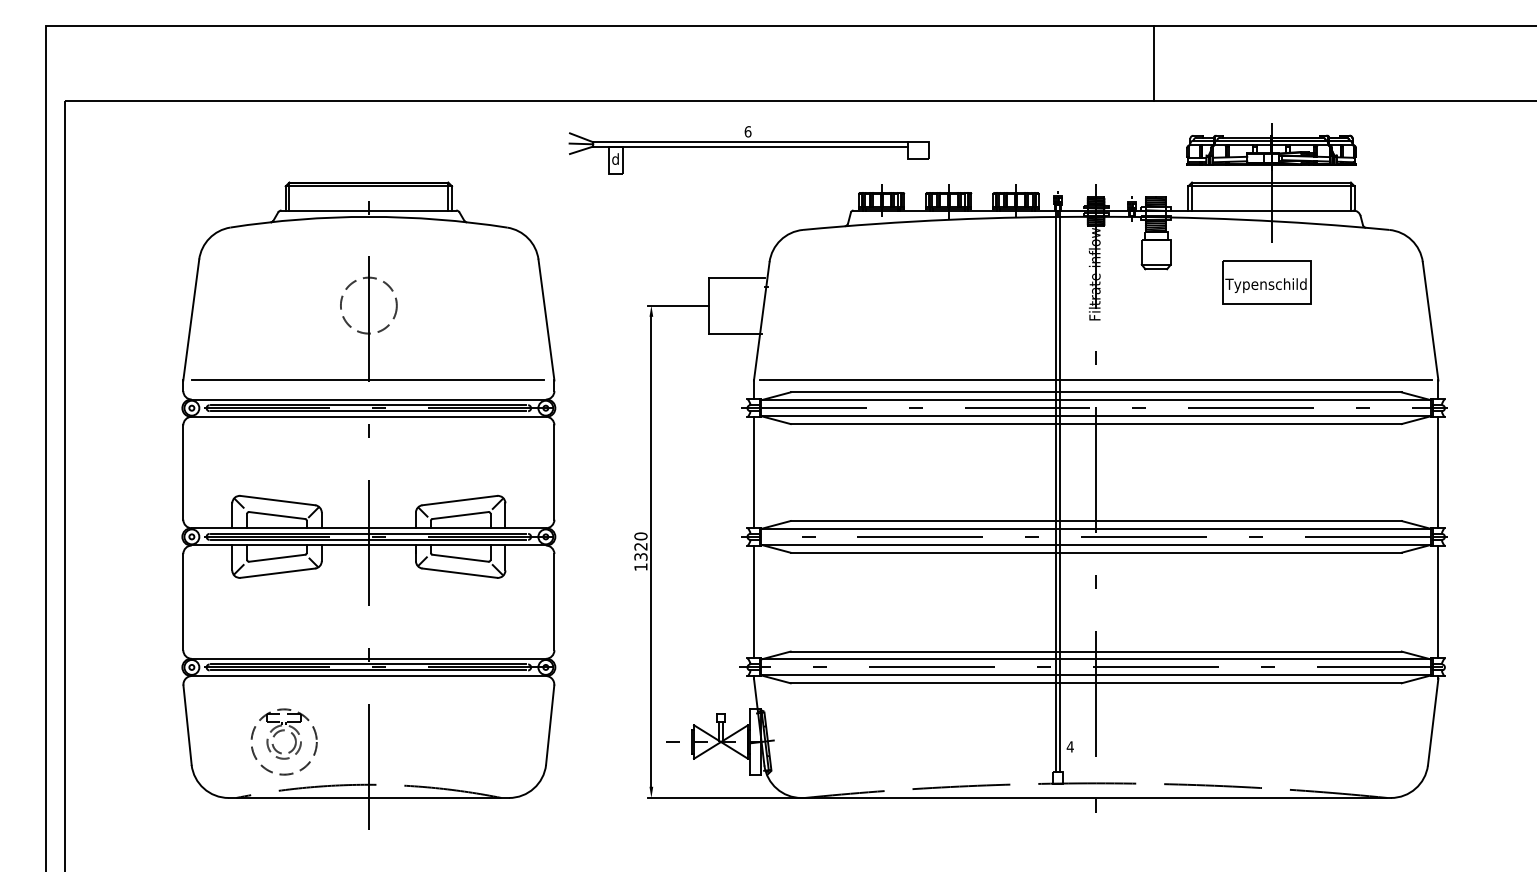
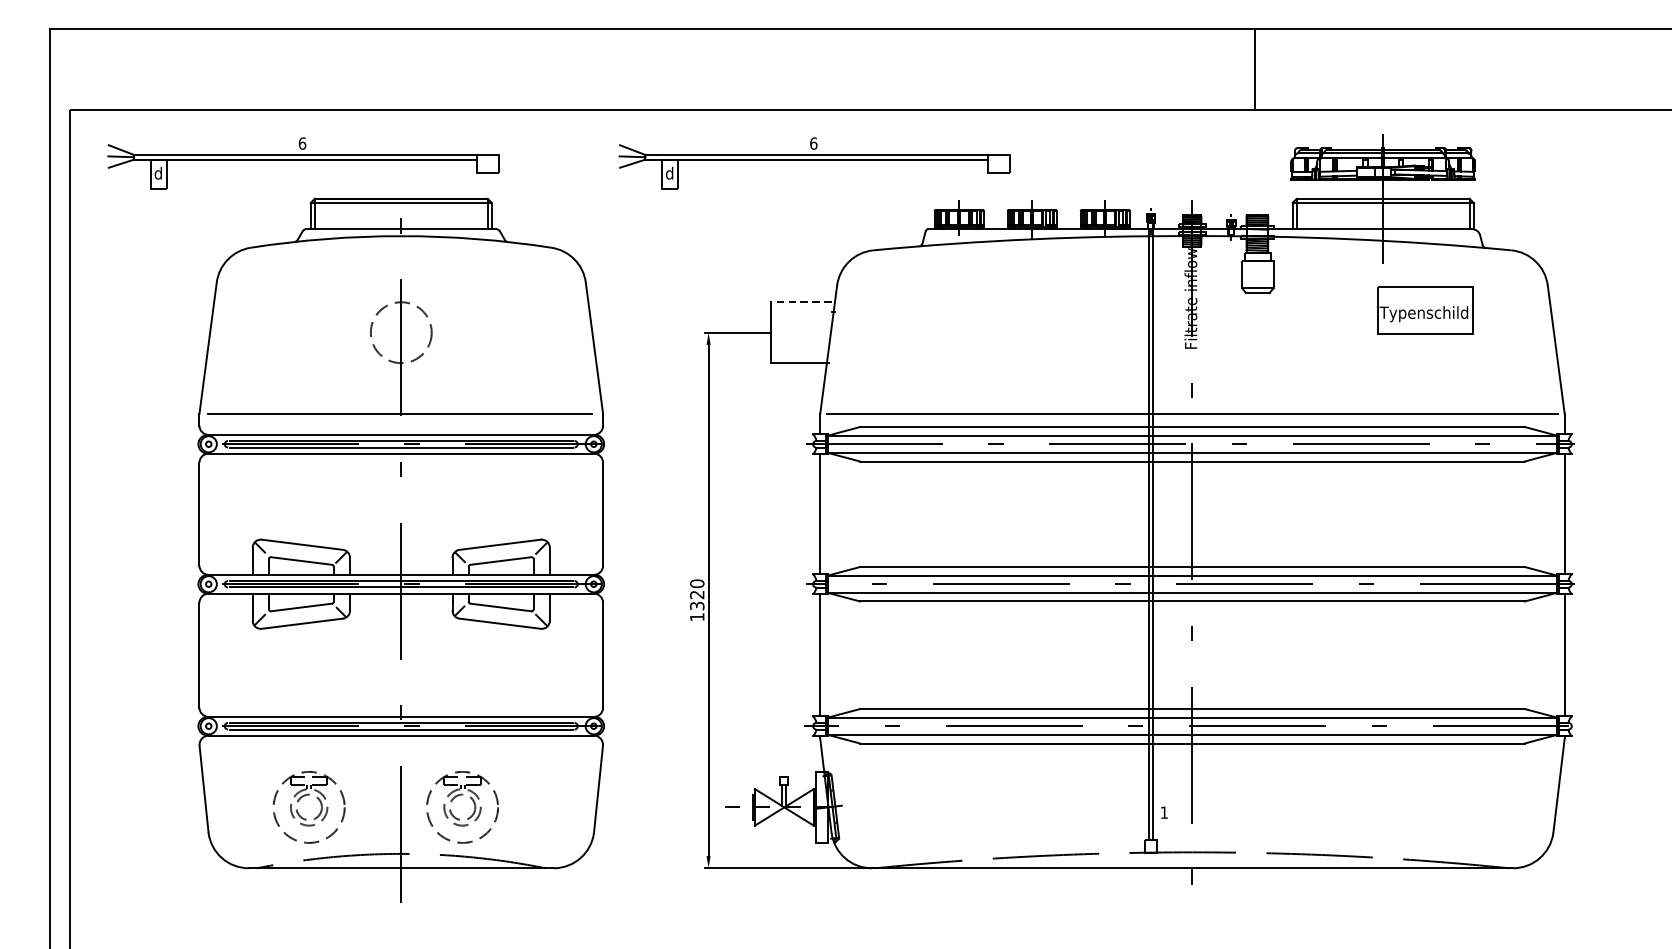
part: (278, 150) -> (302, 163), added
line: (736, 277) -> (801, 302), solid -> dashed
part: (1266, 282) -> (1424, 310), moved
part: (420, 732) -> (457, 797), added
text: (1069, 746) -> (1163, 812), 4 -> 1

